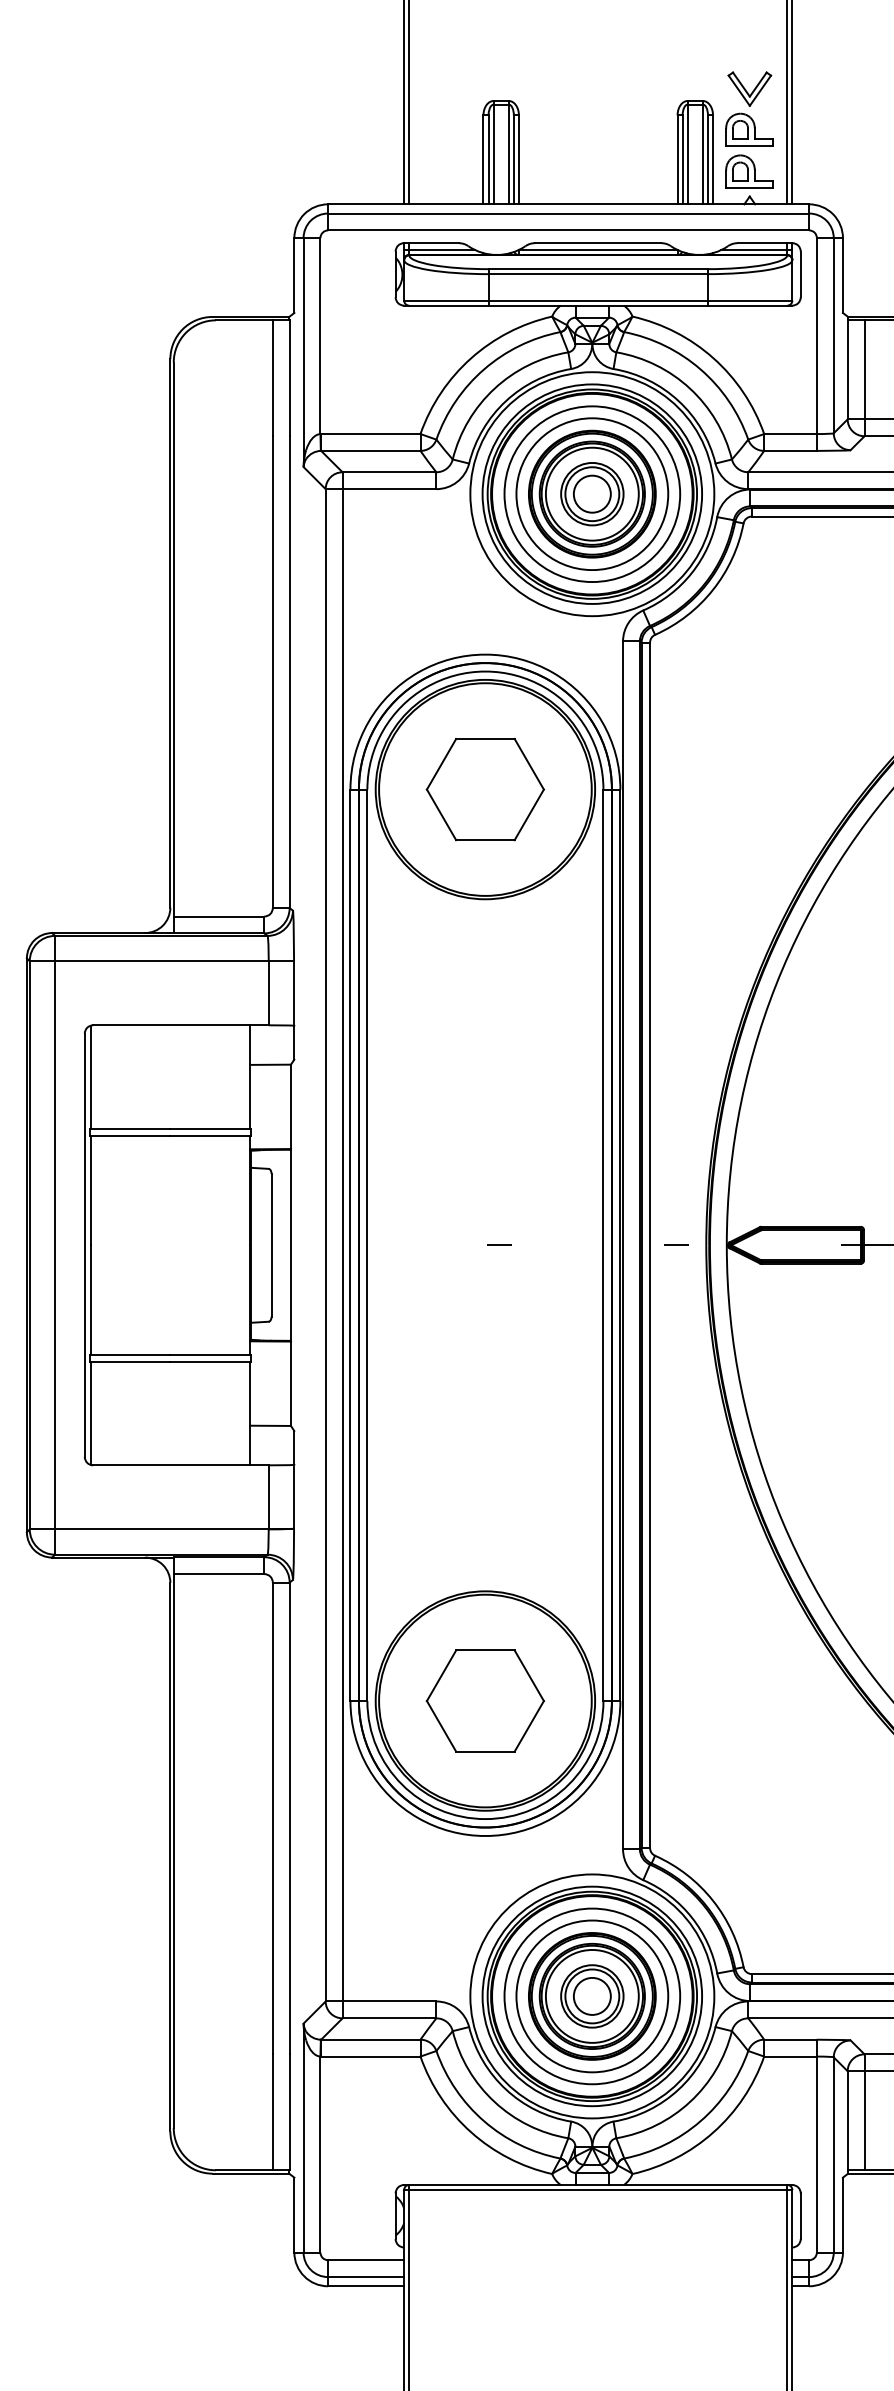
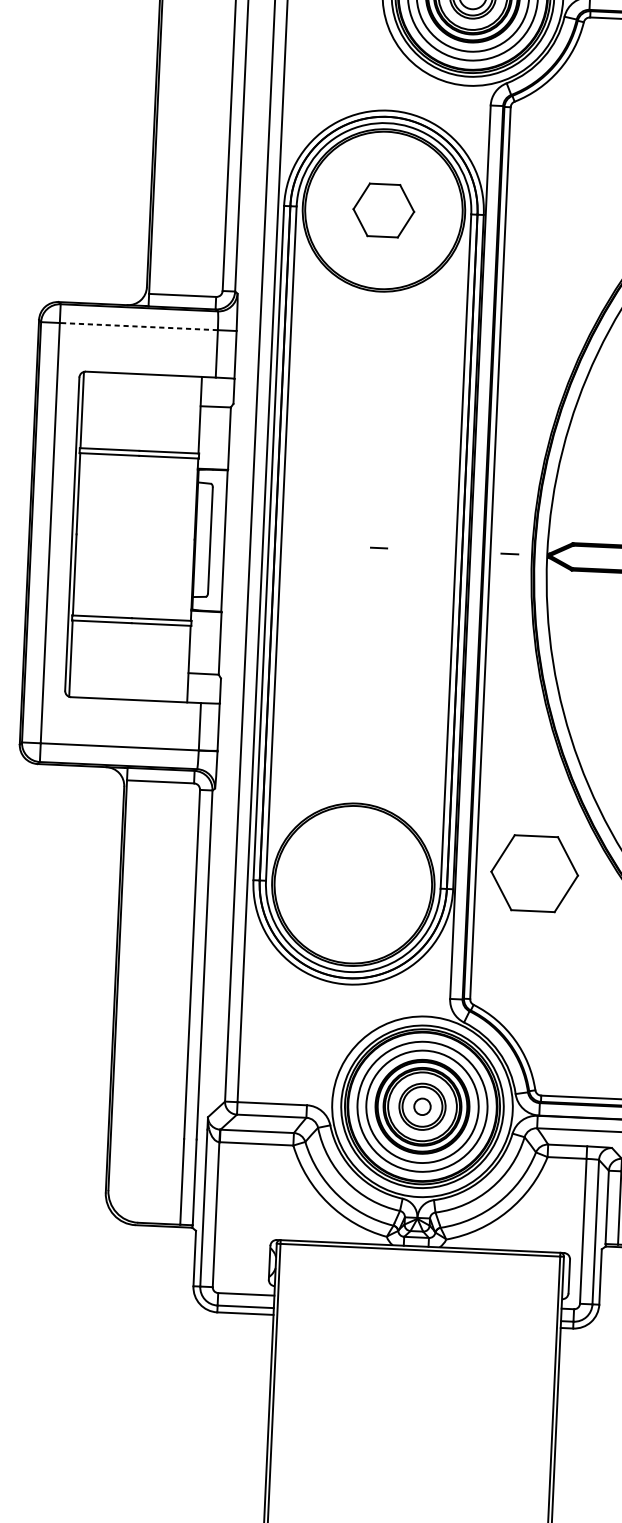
part: (484, 789) -> (383, 210), size x0.7
line: (161, 961) -> (138, 326), solid -> dashed
part: (484, 1700) -> (534, 873), moved
circle: (591, 1995) -> (421, 1106), size x0.6

